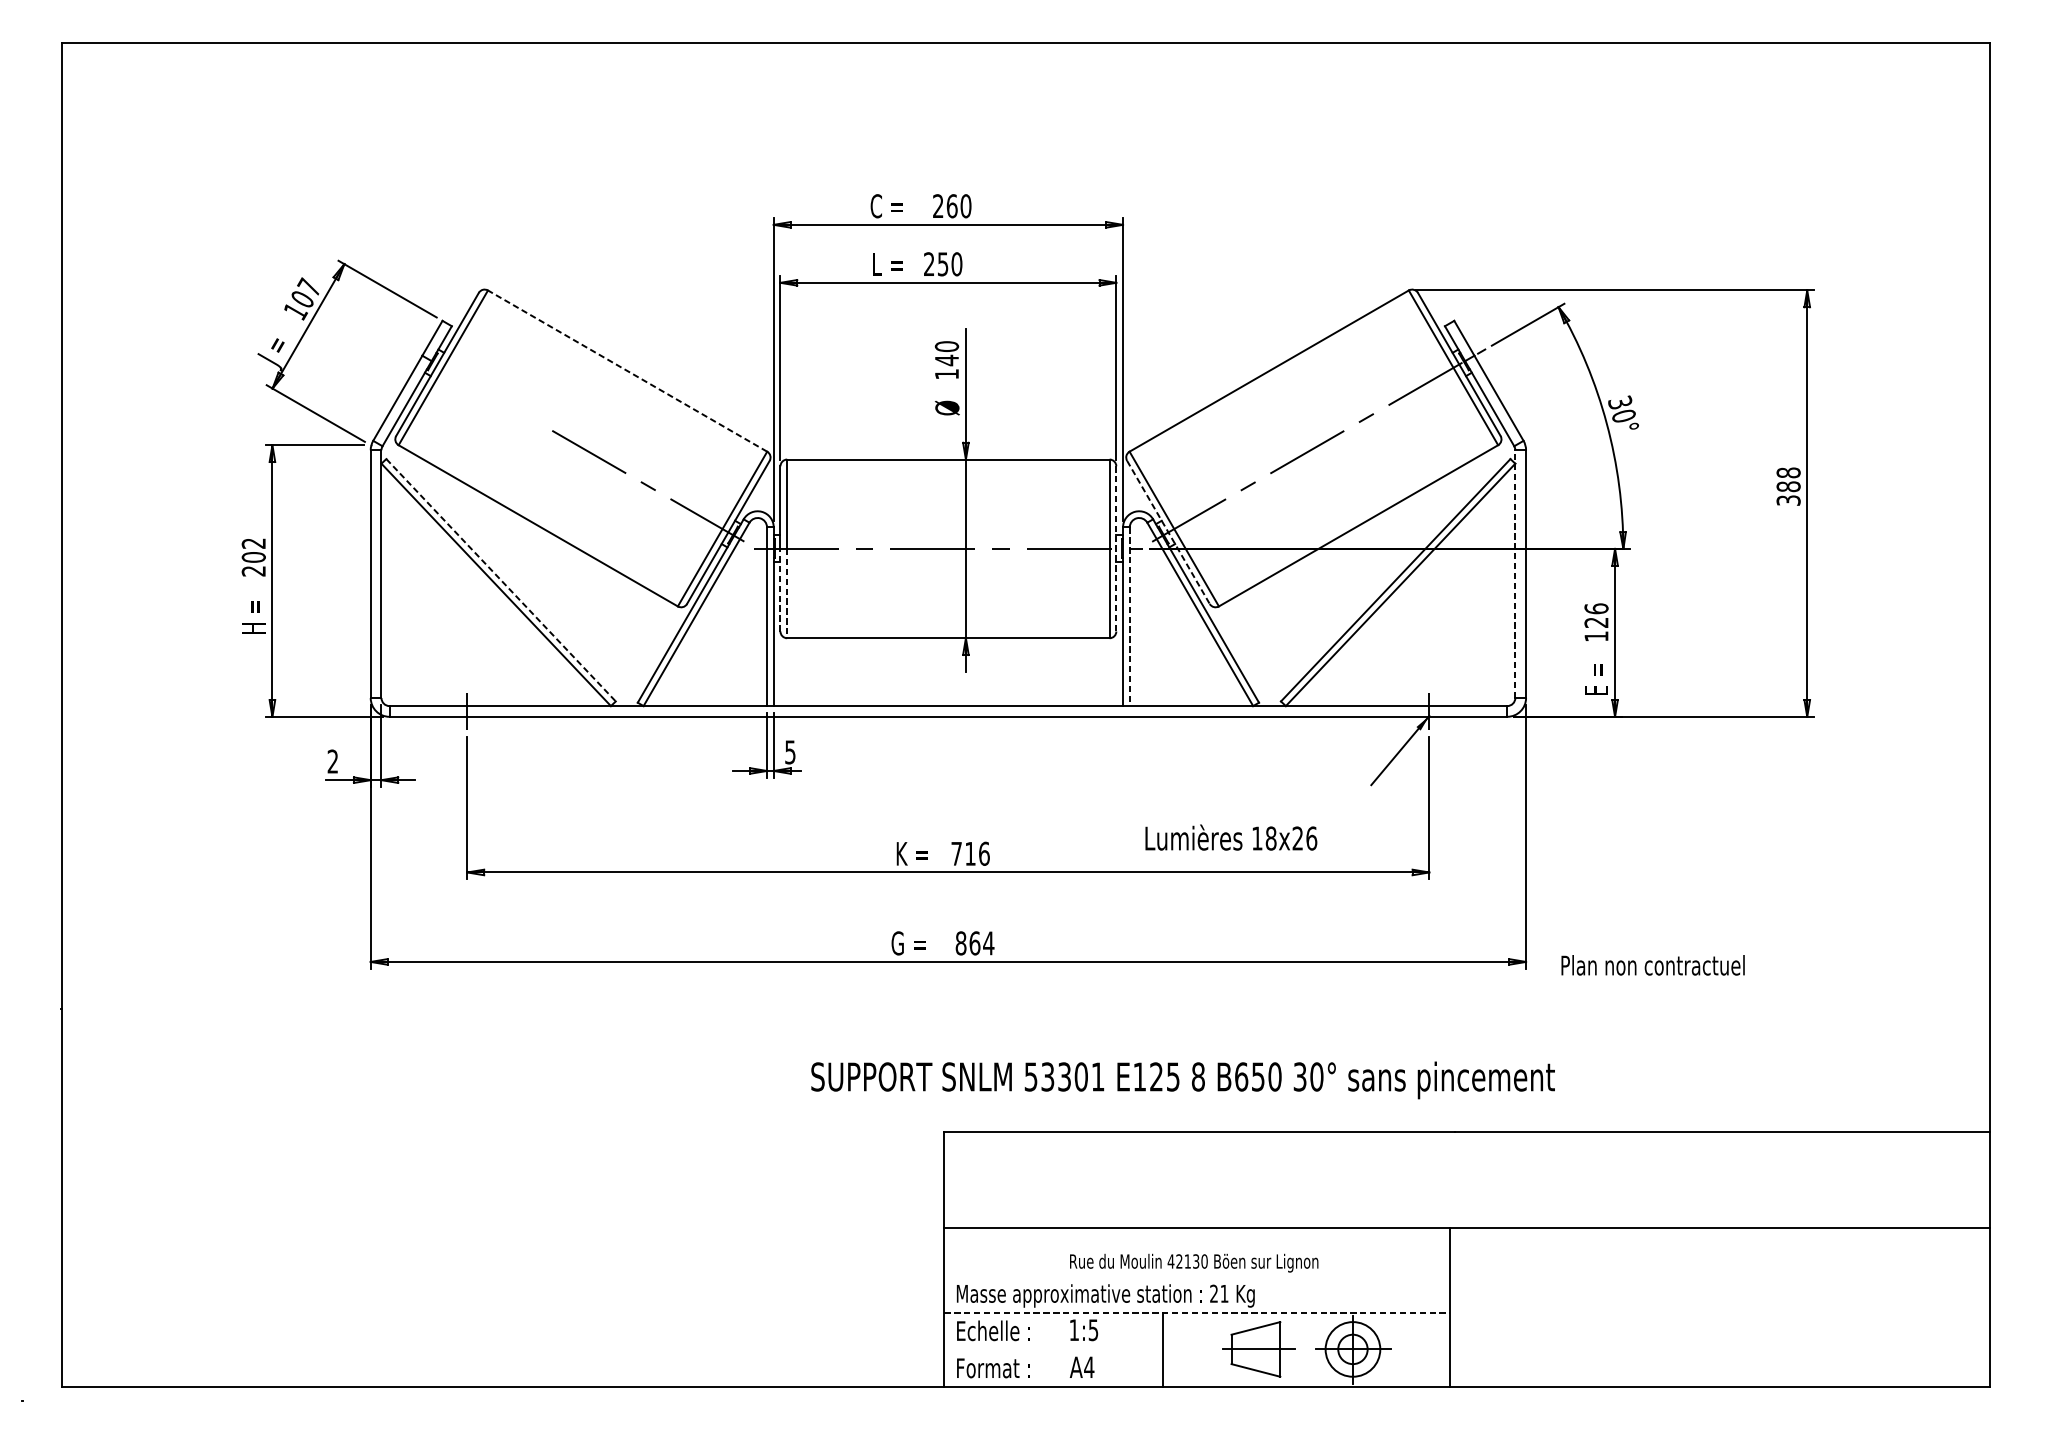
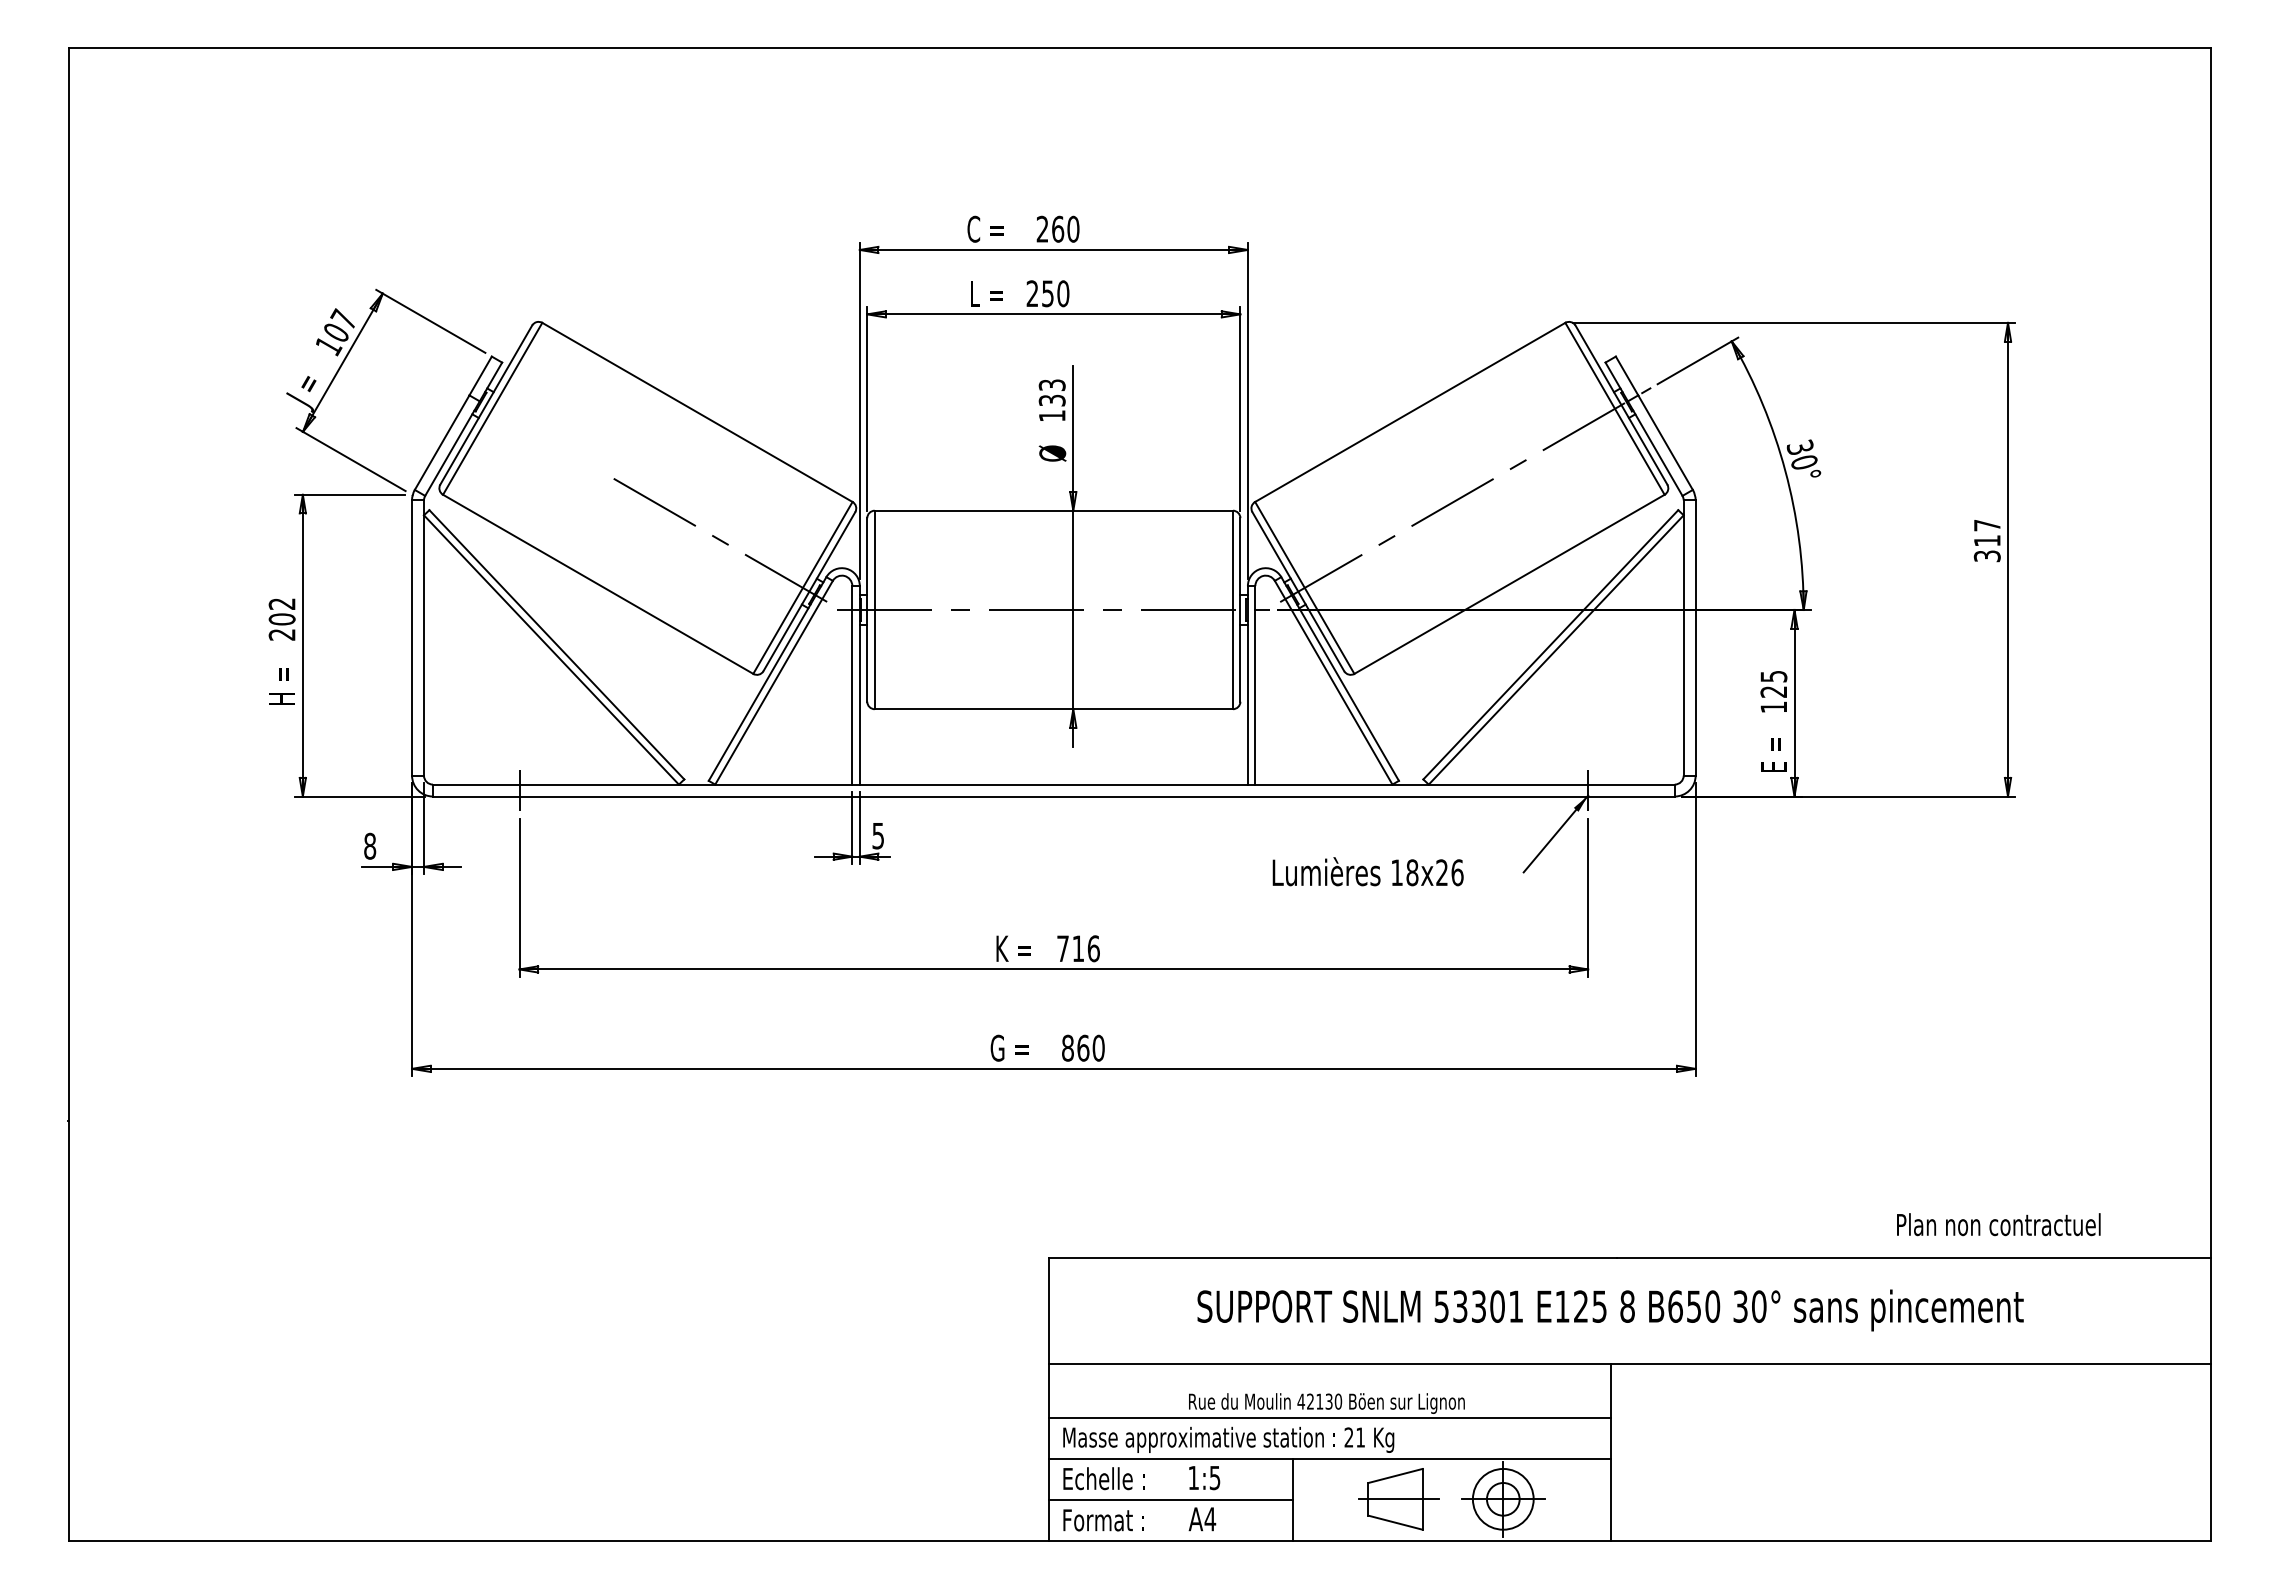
text: (946, 354) -> (1051, 393), 140 -> 133
line: (627, 371) -> (697, 412), dashed -> solid
text: (1787, 479) -> (1986, 532), 388 -> 317
line: (1168, 532) -> (1298, 591), dashed -> solid
line: (1116, 548) -> (1240, 609), dashed -> solid
line: (1515, 574) -> (1683, 638), dashed -> solid
line: (501, 580) -> (557, 645), dashed -> solid
line: (780, 589) -> (867, 655), dashed -> solid
line: (786, 593) -> (874, 659), dashed -> solid
text: (1596, 608) -> (1773, 676), 126 -> 125
line: (1129, 616) -> (1255, 685), dashed -> solid
text: (333, 760) -> (370, 845), 2 -> 8
text: (1230, 837) -> (1367, 871), moved
text: (988, 942) -> (1098, 1047), 864 -> 860
text: (1652, 965) -> (1998, 1224), moved
text: (1183, 1080) -> (1610, 1310), moved
line: (1197, 1276) -> (1330, 1418), added
line: (1197, 1313) -> (1330, 1459), dashed -> solid
line: (1053, 1350) -> (1170, 1500), added

